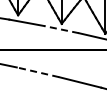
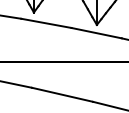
line: (61, 29) -> (96, 33), dashed -> solid
line: (37, 72) -> (61, 95), dashed -> solid

